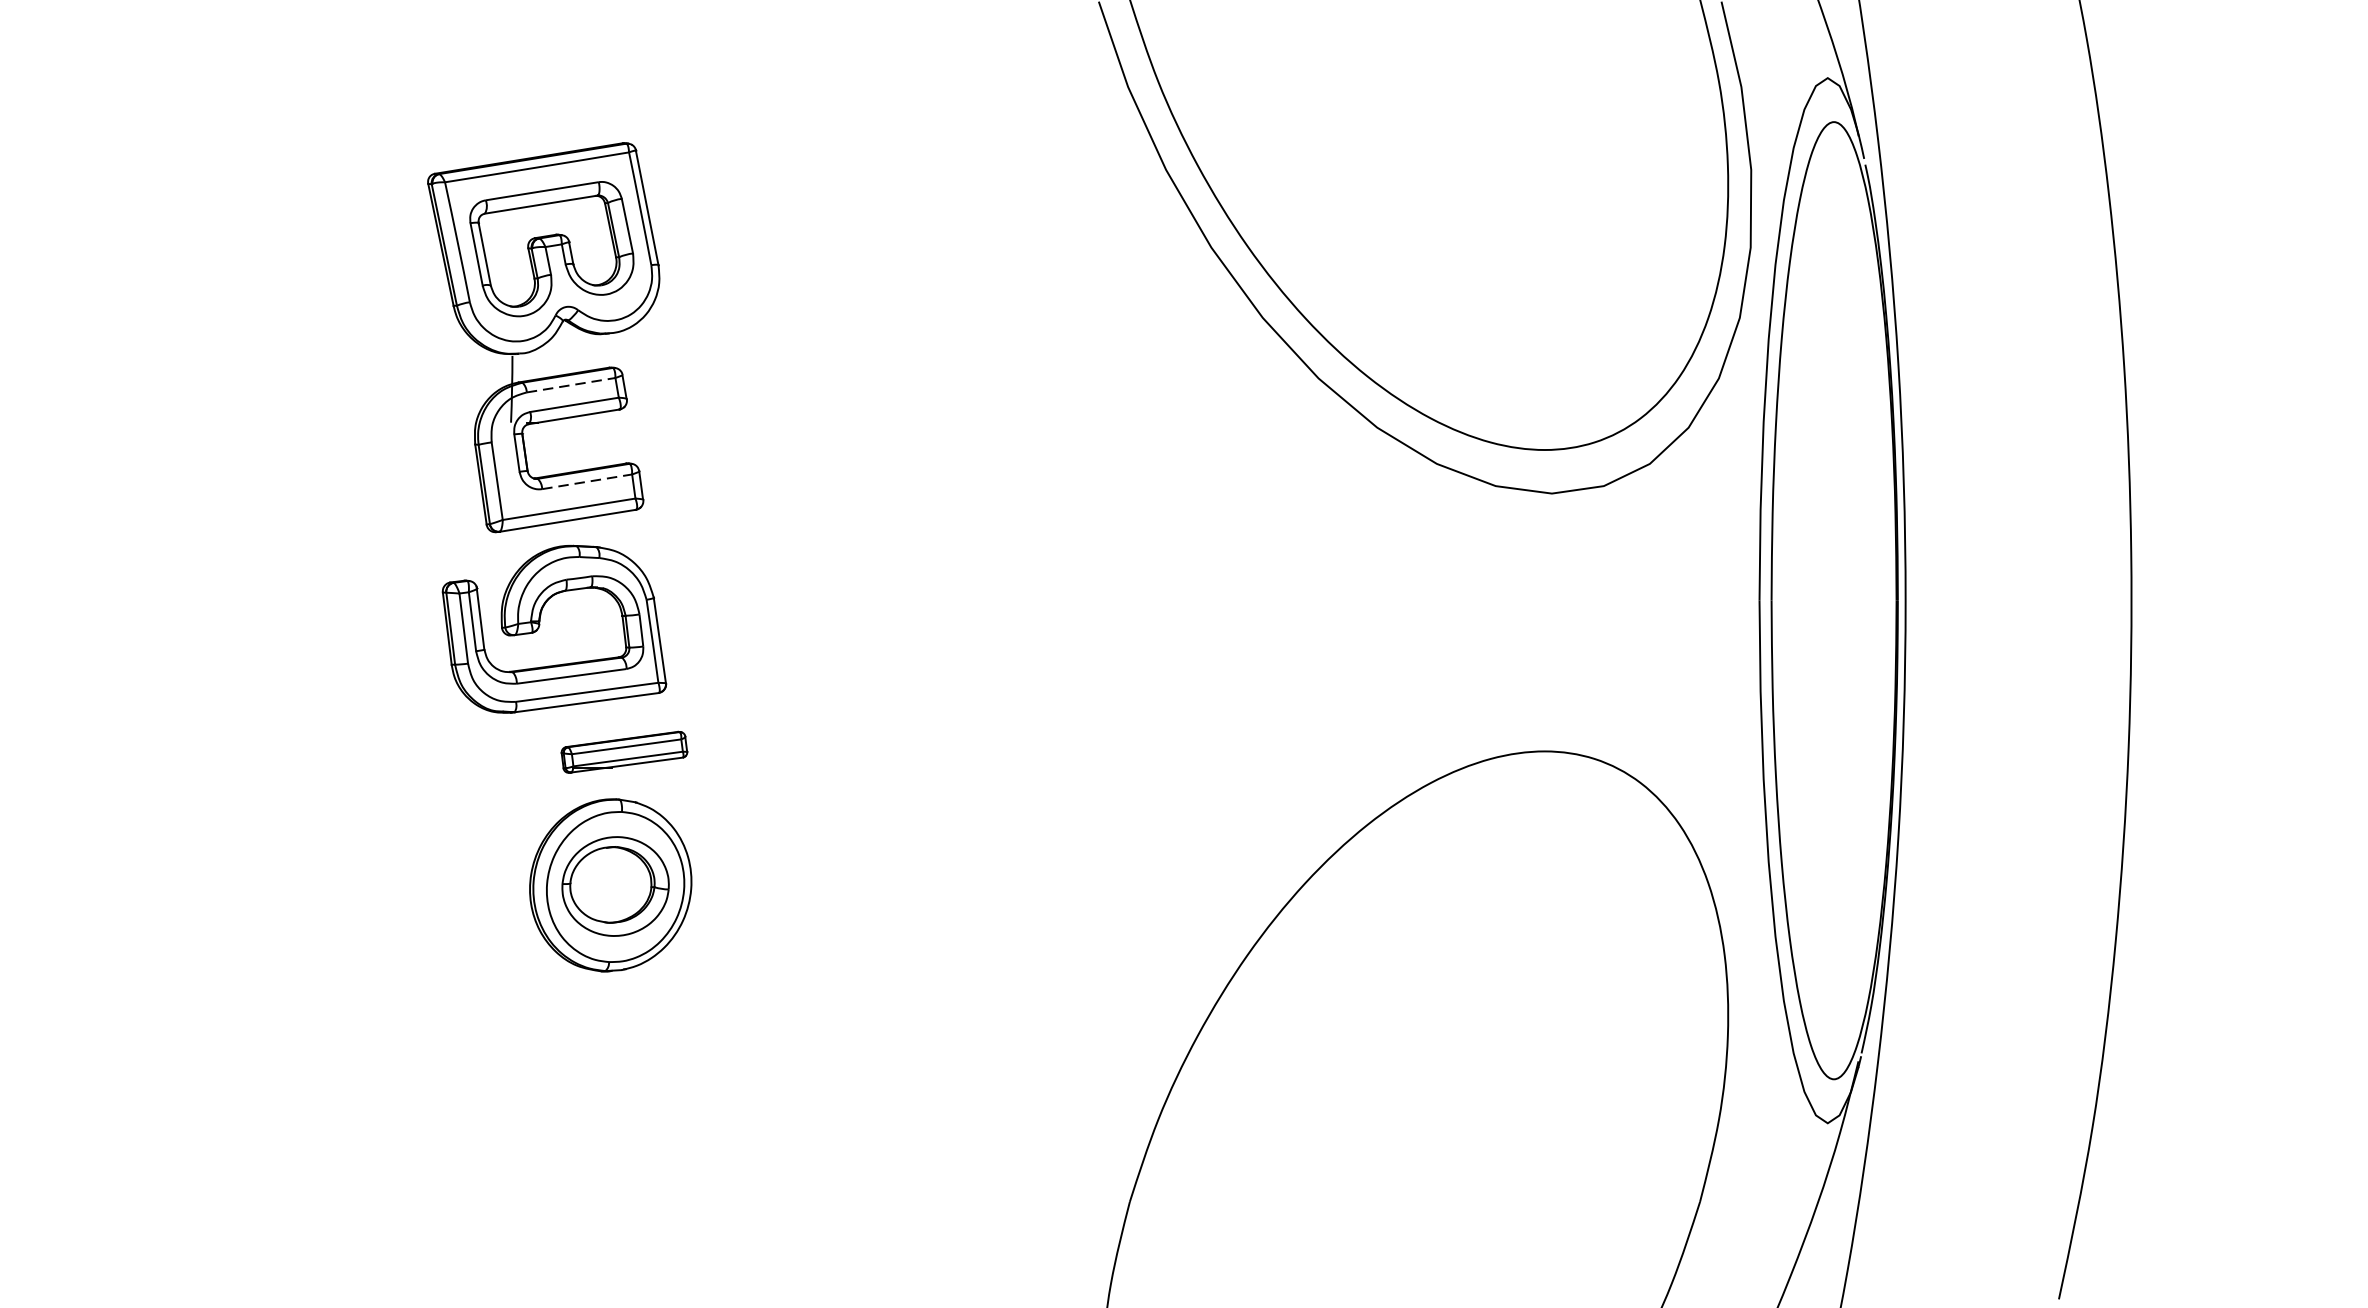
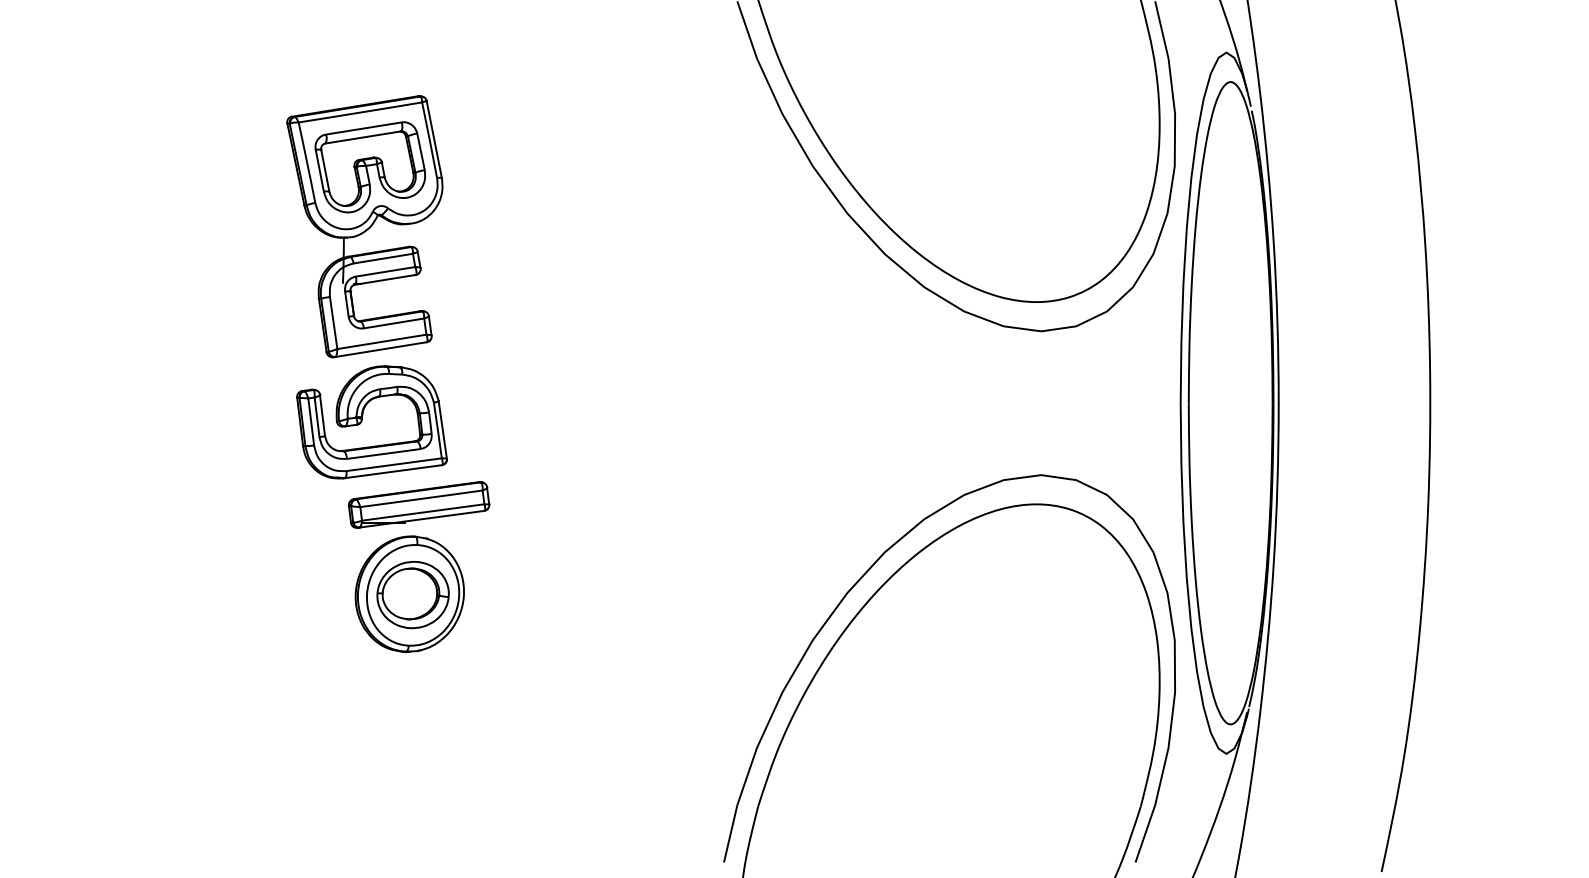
line: (571, 385) -> (383, 258), dashed -> solid
line: (587, 481) -> (394, 323), dashed -> solid
part: (623, 751) -> (418, 504), size x1.67
part: (1283, 863) -> (861, 579), added

